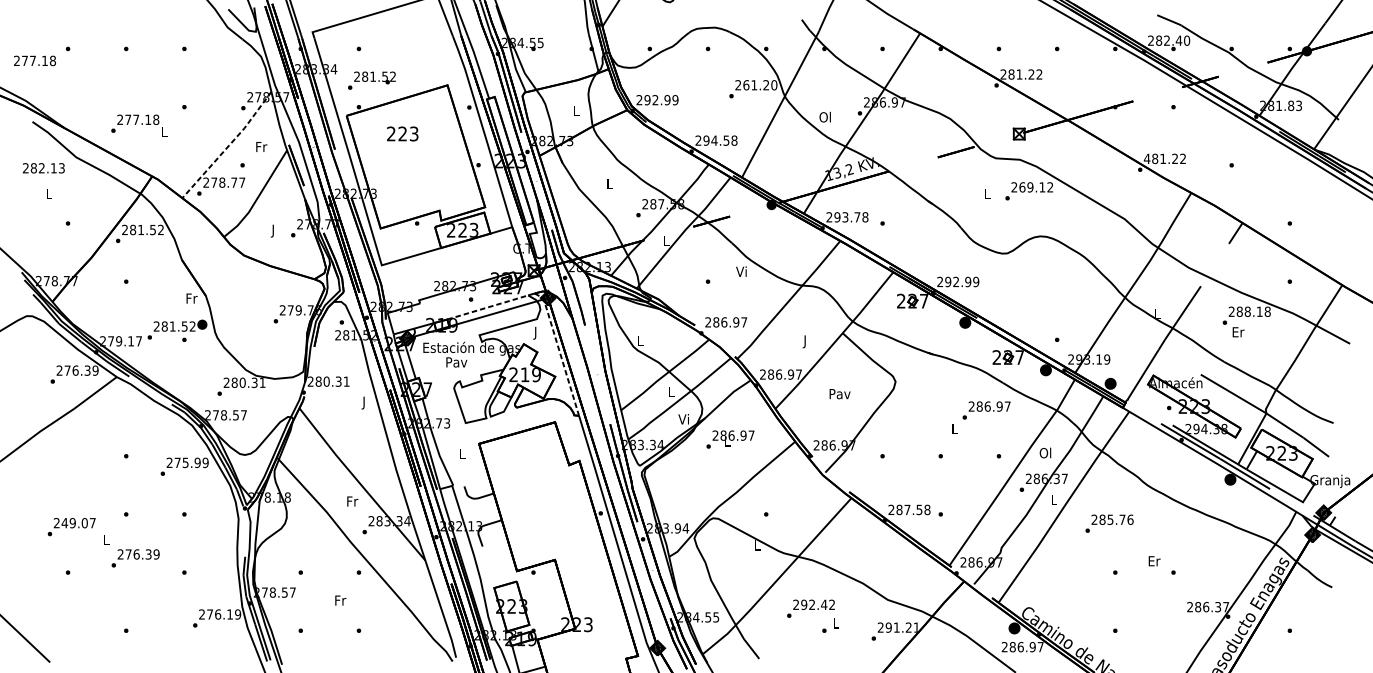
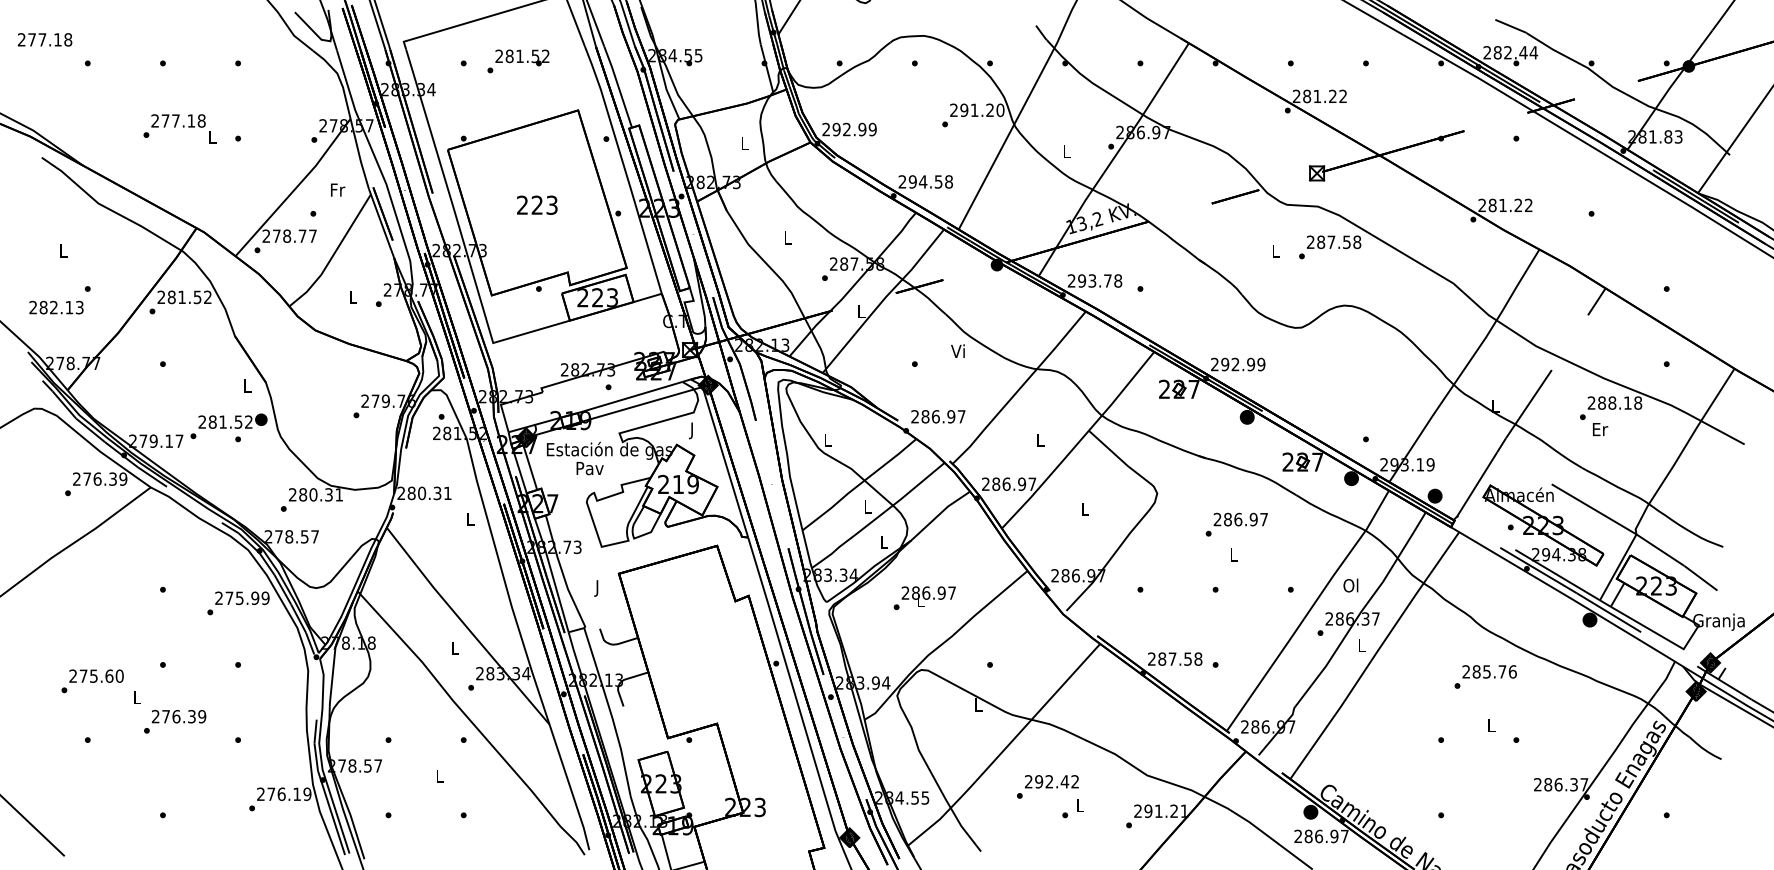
text: (1186, 40) -> (1533, 52), 282.40 -> 282.44
text: (34, 60) -> (44, 39), moved
text: (371, 80) -> (518, 61), moved
text: (746, 85) -> (964, 110), 261.20 -> 291.20
text: (824, 117) -> (1065, 151), Ol -> L
text: (139, 125) -> (179, 128), moved
text: (402, 133) -> (537, 204), moved
line: (228, 146) -> (295, 189), dashed -> solid
text: (1147, 158) -> (1482, 204), 481.22 -> 281.22
text: (43, 168) -> (56, 307), moved
text: (1036, 187) -> (1339, 242), 269.12 -> 287.58
text: (272, 230) -> (352, 298), J -> L
text: (191, 298) -> (247, 385), Fr -> L
line: (488, 307) -> (630, 397), dashed -> solid
text: (805, 341) -> (1040, 441), J -> L
line: (559, 352) -> (723, 455), dashed -> solid
text: (840, 394) -> (1085, 509), Pav -> L
text: (364, 402) -> (470, 520), J -> L
text: (986, 410) -> (1236, 524), moved
text: (683, 418) -> (883, 541), Vi -> L
text: (730, 439) -> (924, 598), moved
text: (462, 455) -> (597, 588), L -> J
text: (352, 500) -> (455, 647), Fr -> L
text: (78, 522) -> (101, 675), 249.07 -> 275.60
text: (1109, 523) -> (1485, 676), moved
text: (1154, 560) -> (1491, 724), Er -> L
text: (340, 599) -> (440, 775), Fr -> L

